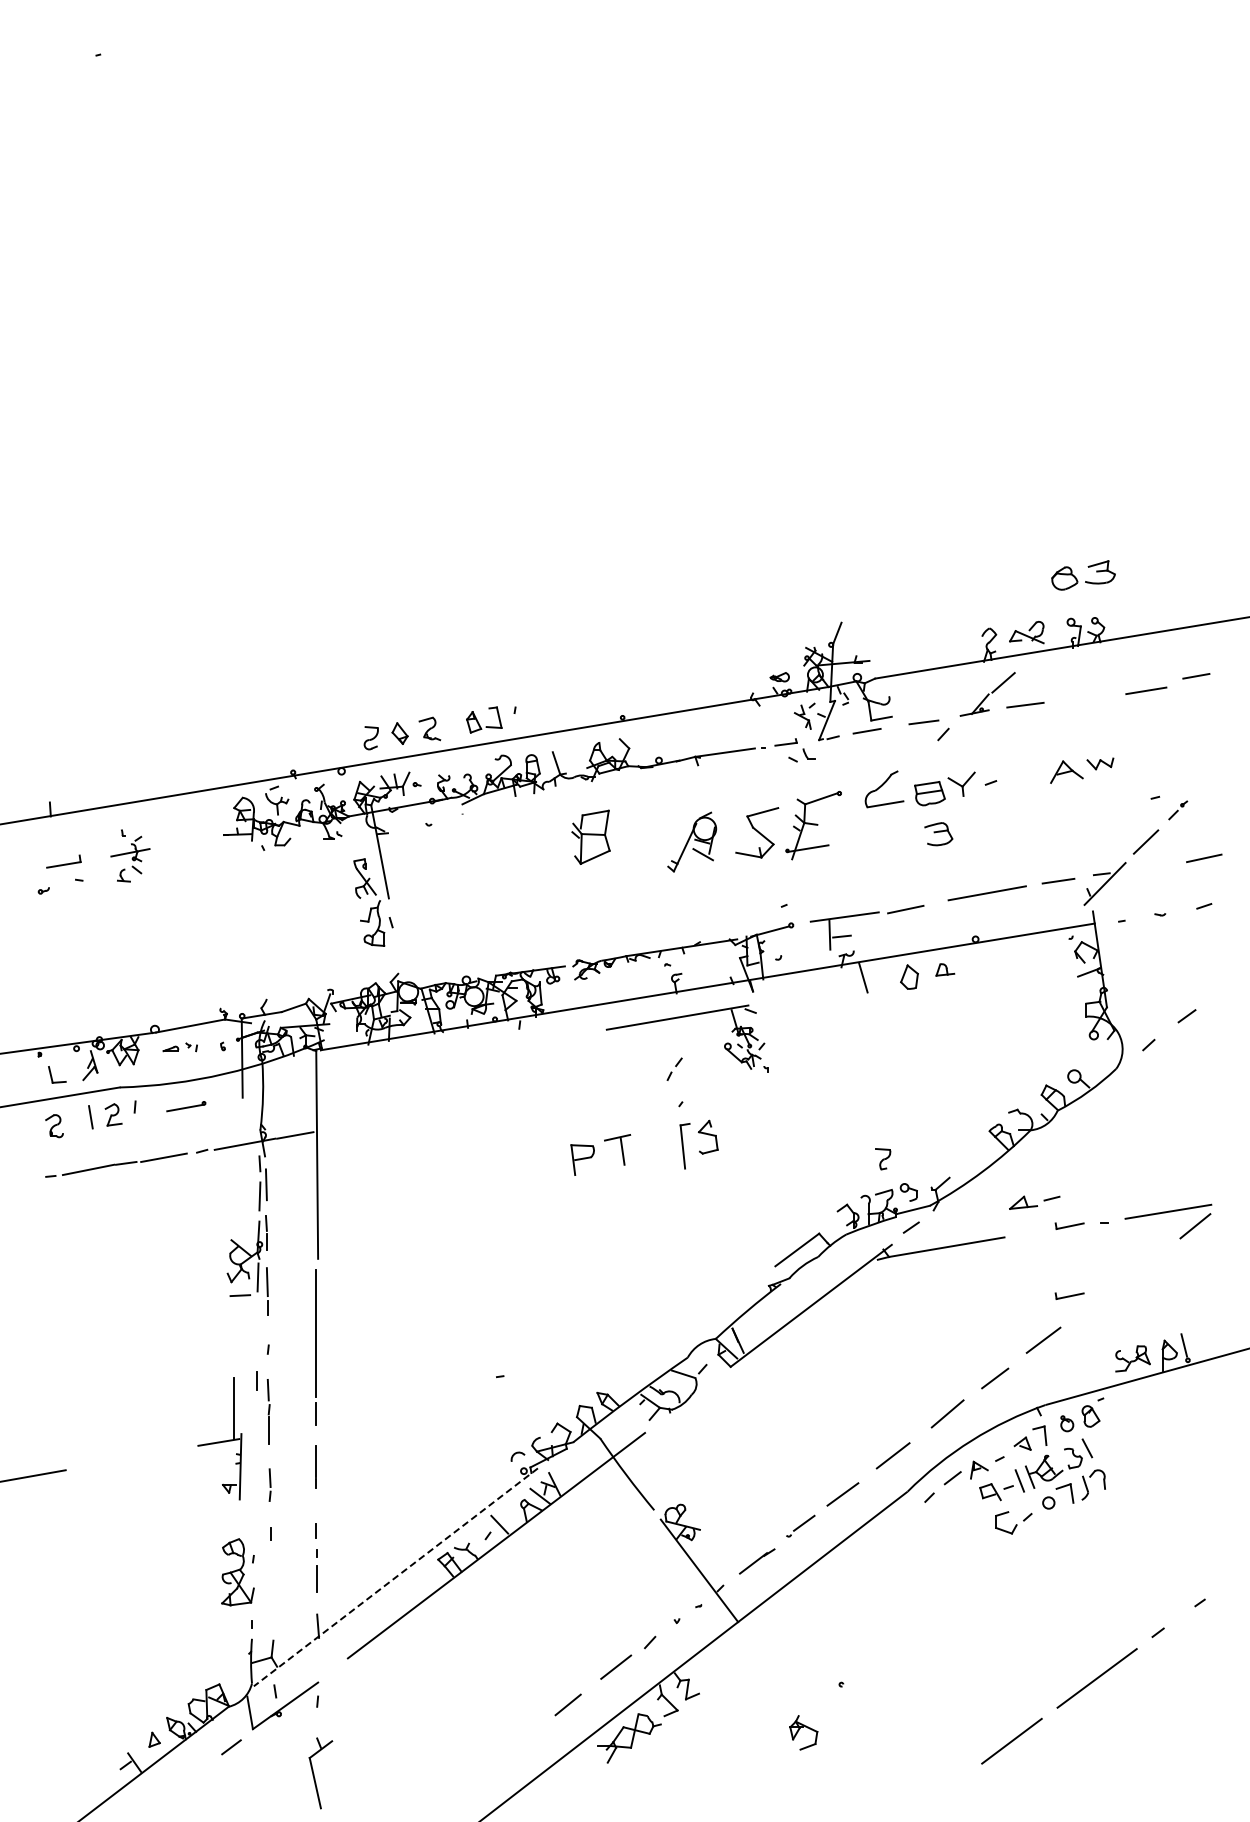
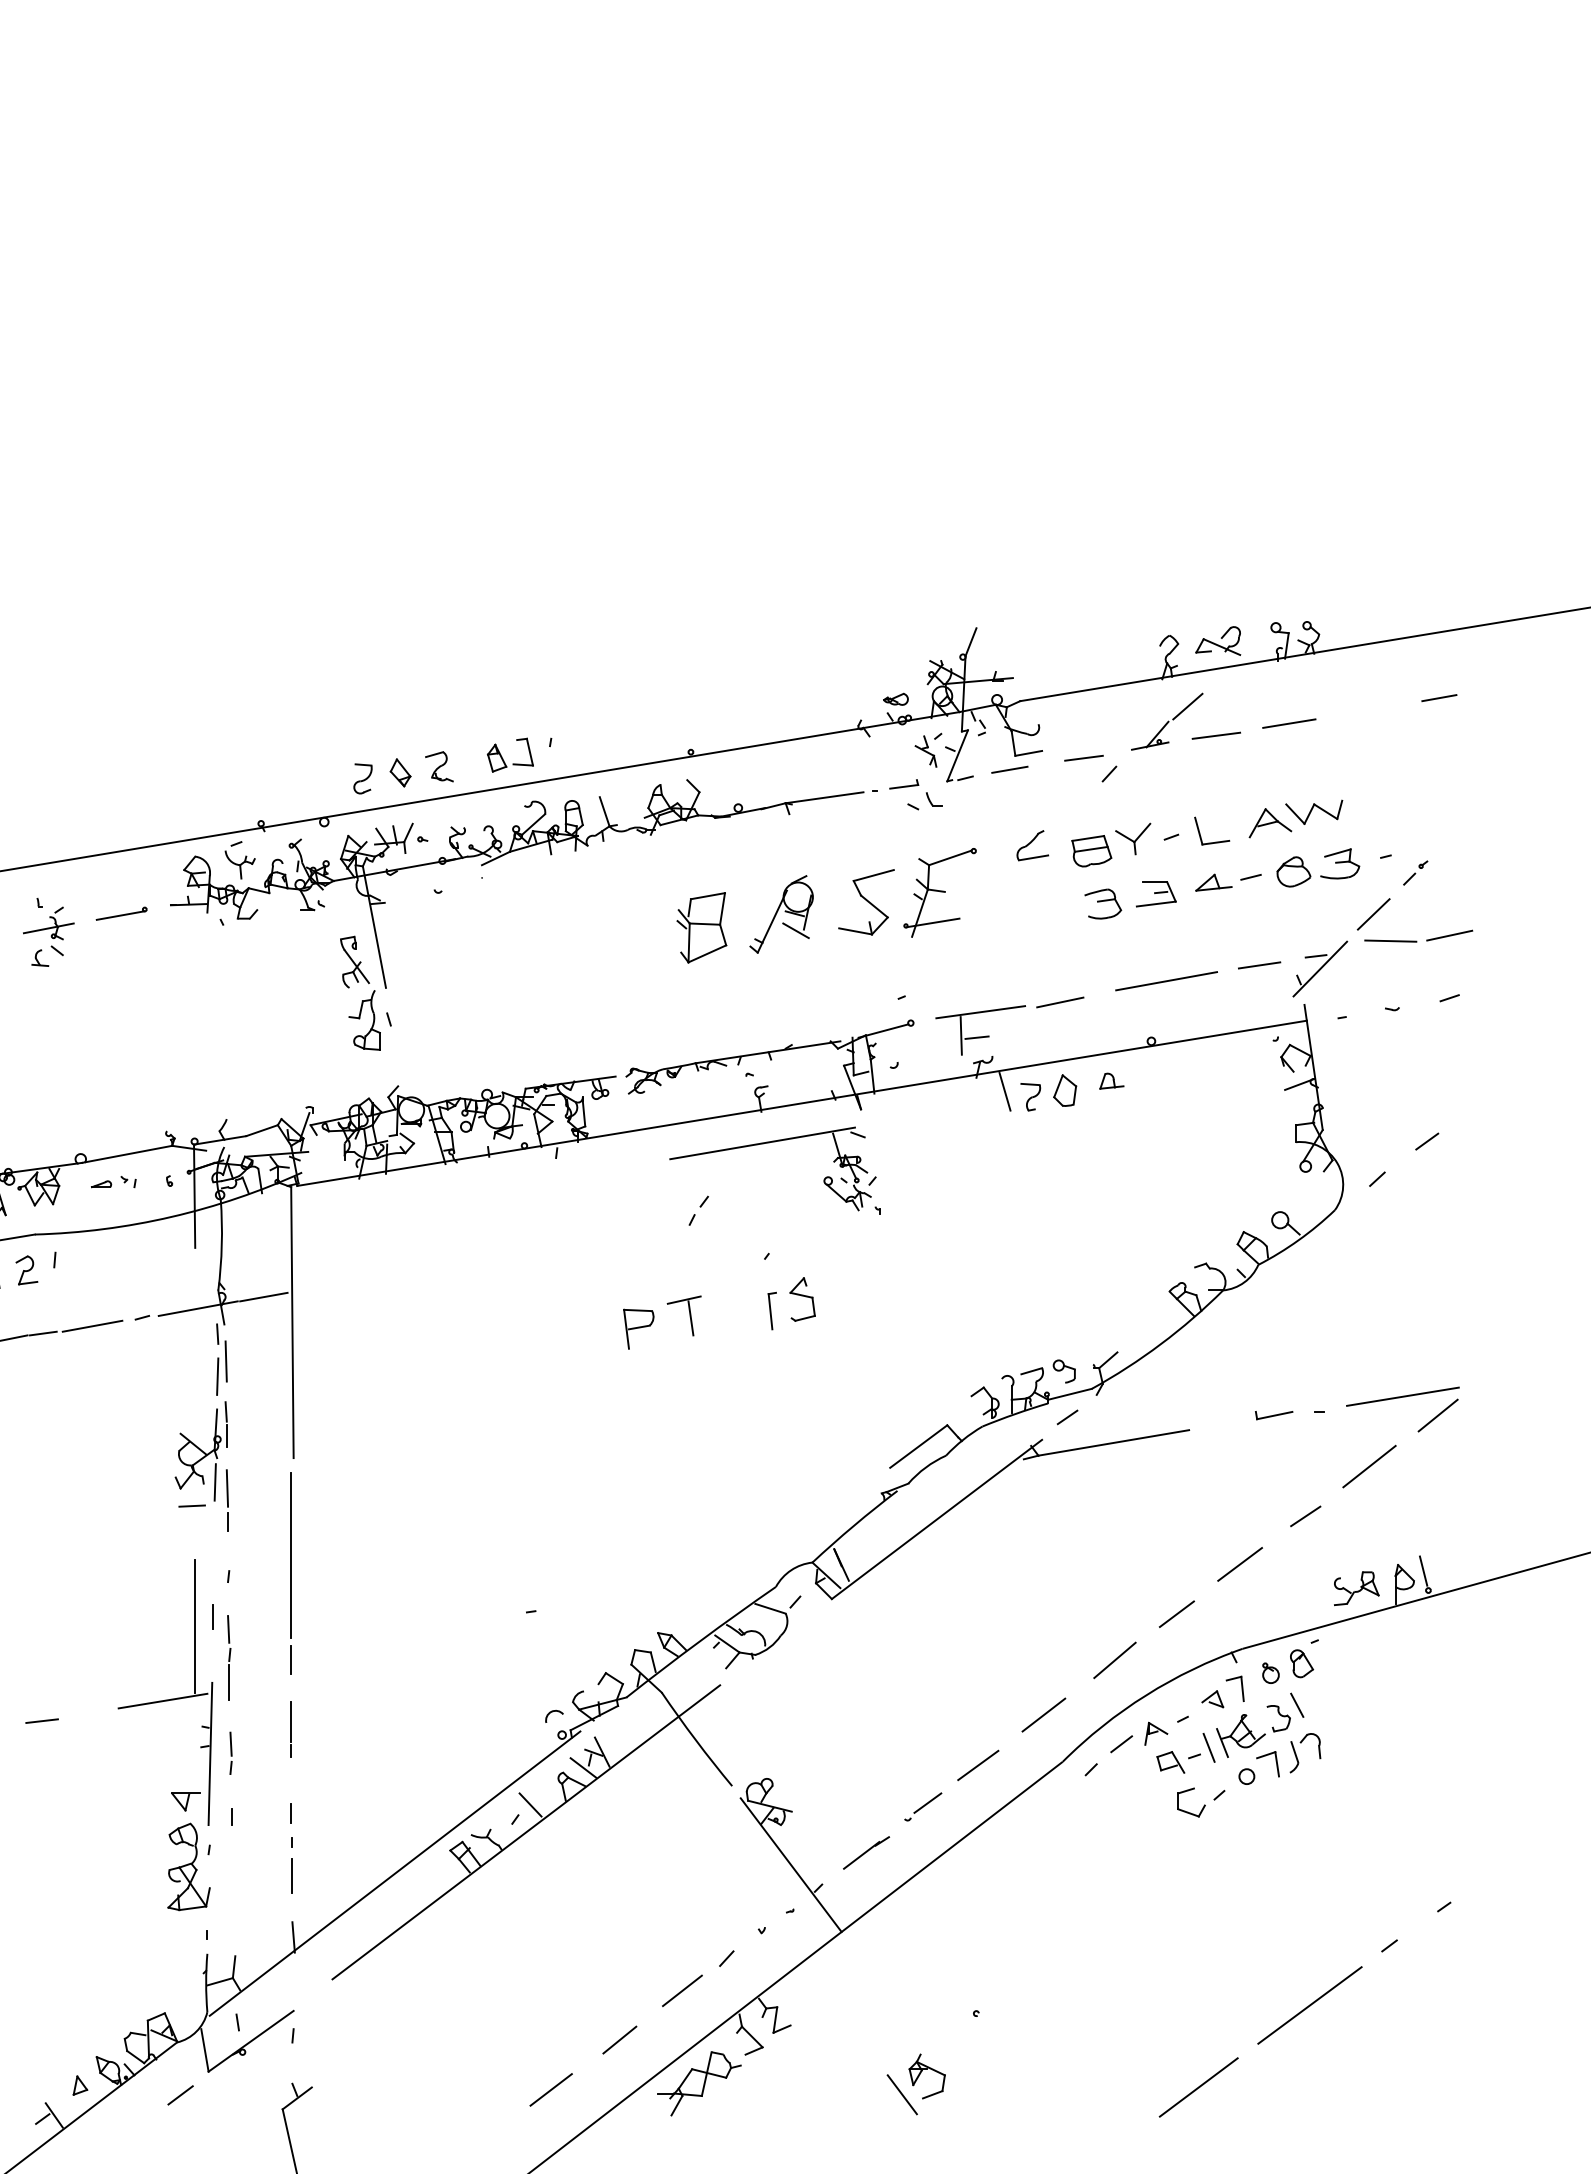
part: (1085, 581) -> (1320, 875), moved
line: (1146, 690) -> (1289, 723), moved
part: (1100, 763) -> (1314, 811), size x1.67
part: (1022, 786) -> (1212, 841), added
part: (884, 789) -> (1032, 845), size x0.62
part: (979, 826) -> (1156, 894), added
part: (590, 836) -> (701, 926), moved
line: (1158, 862) -> (1389, 941), added
part: (674, 1068) -> (698, 1209), moved
part: (186, 1106) -> (121, 913), moved
part: (684, 1145) -> (771, 1310), size x0.62
part: (883, 1159) -> (1031, 1097), moved
part: (1034, 1202) -> (1228, 882), moved
line: (1142, 1265) -> (1369, 1466), added
part: (1069, 1295) -> (1273, 1505), removed
line: (1093, 1303) -> (1305, 1516), added
part: (219, 1438) -> (164, 1692), size x1.67
line: (125, 1460) -> (42, 1721), added
line: (395, 1577) -> (394, 1873), dashed -> solid
line: (515, 1743) -> (551, 2090), added
line: (784, 1746) -> (902, 2094), added

